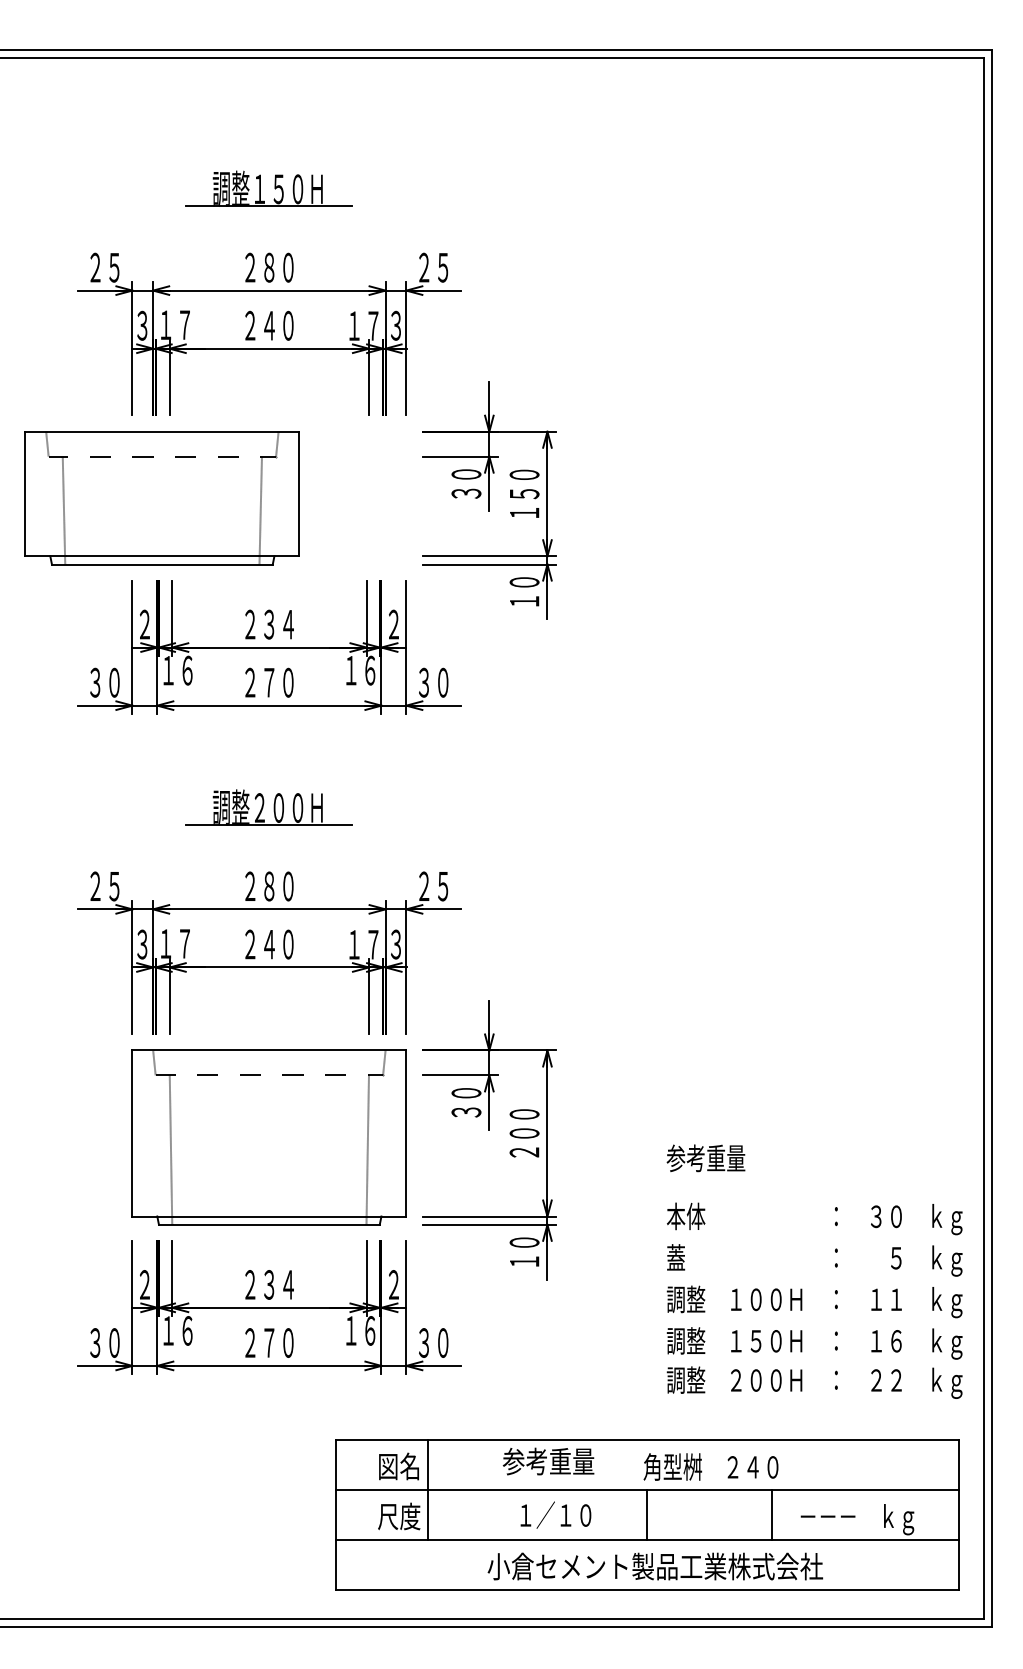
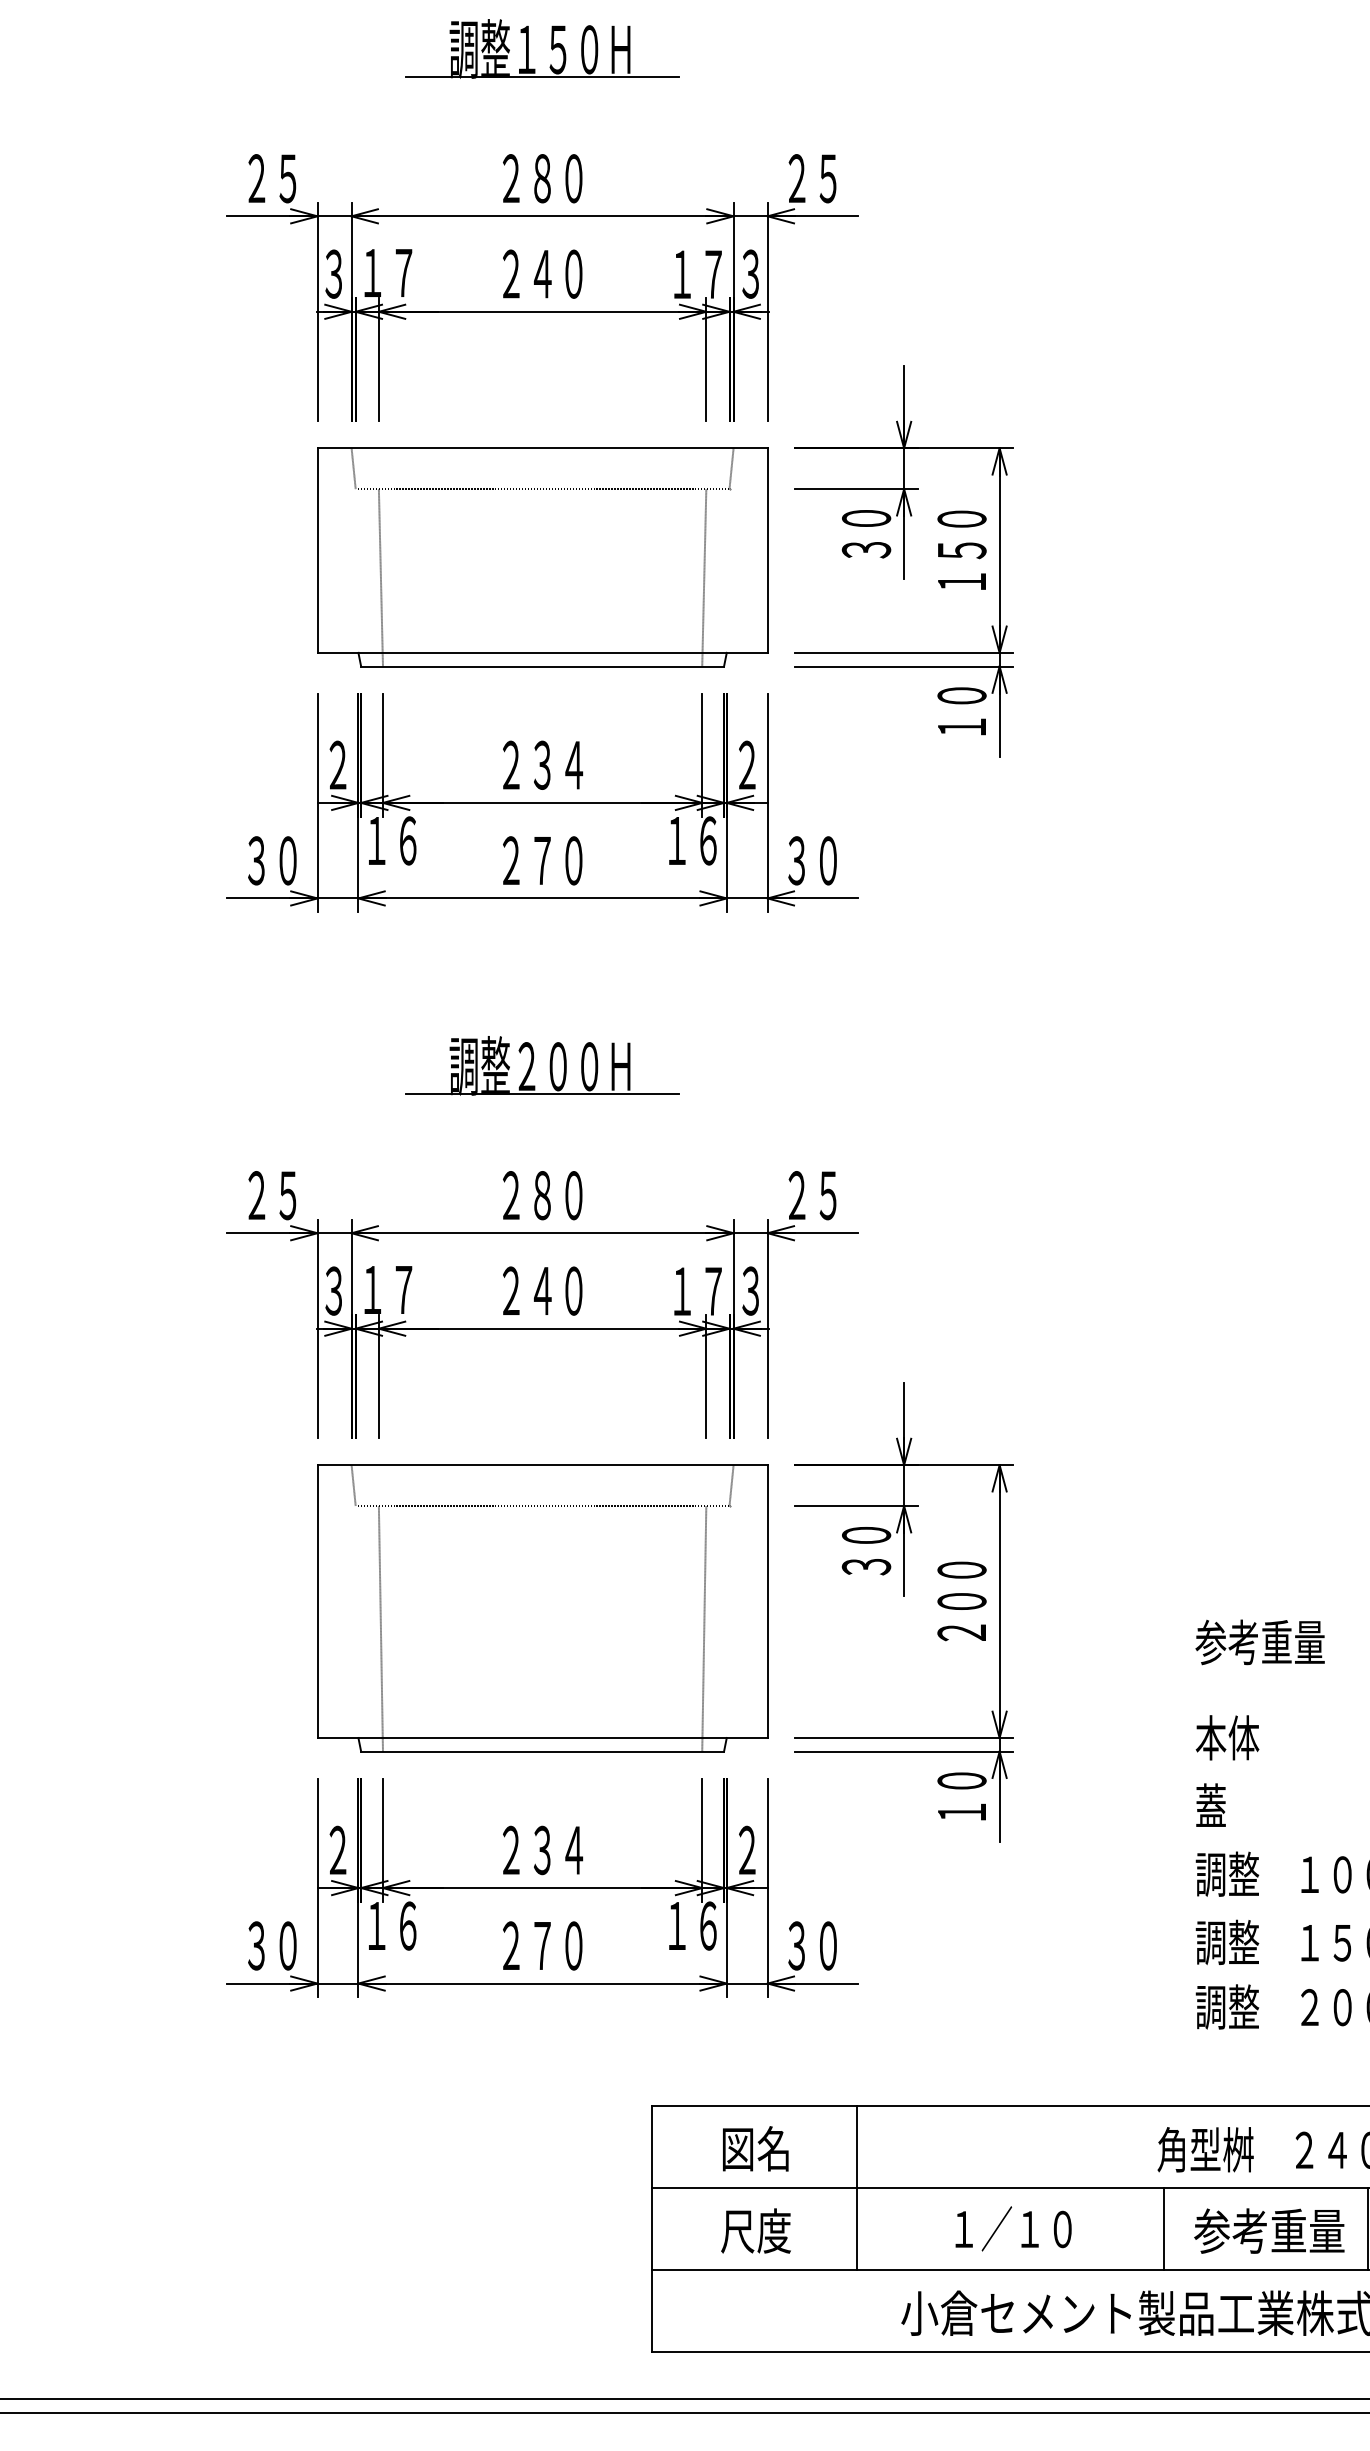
part: (161, 498) -> (541, 557), moved
text: (548, 1461) -> (1269, 2231), moved
line: (427, 1490) -> (856, 2188), moved

